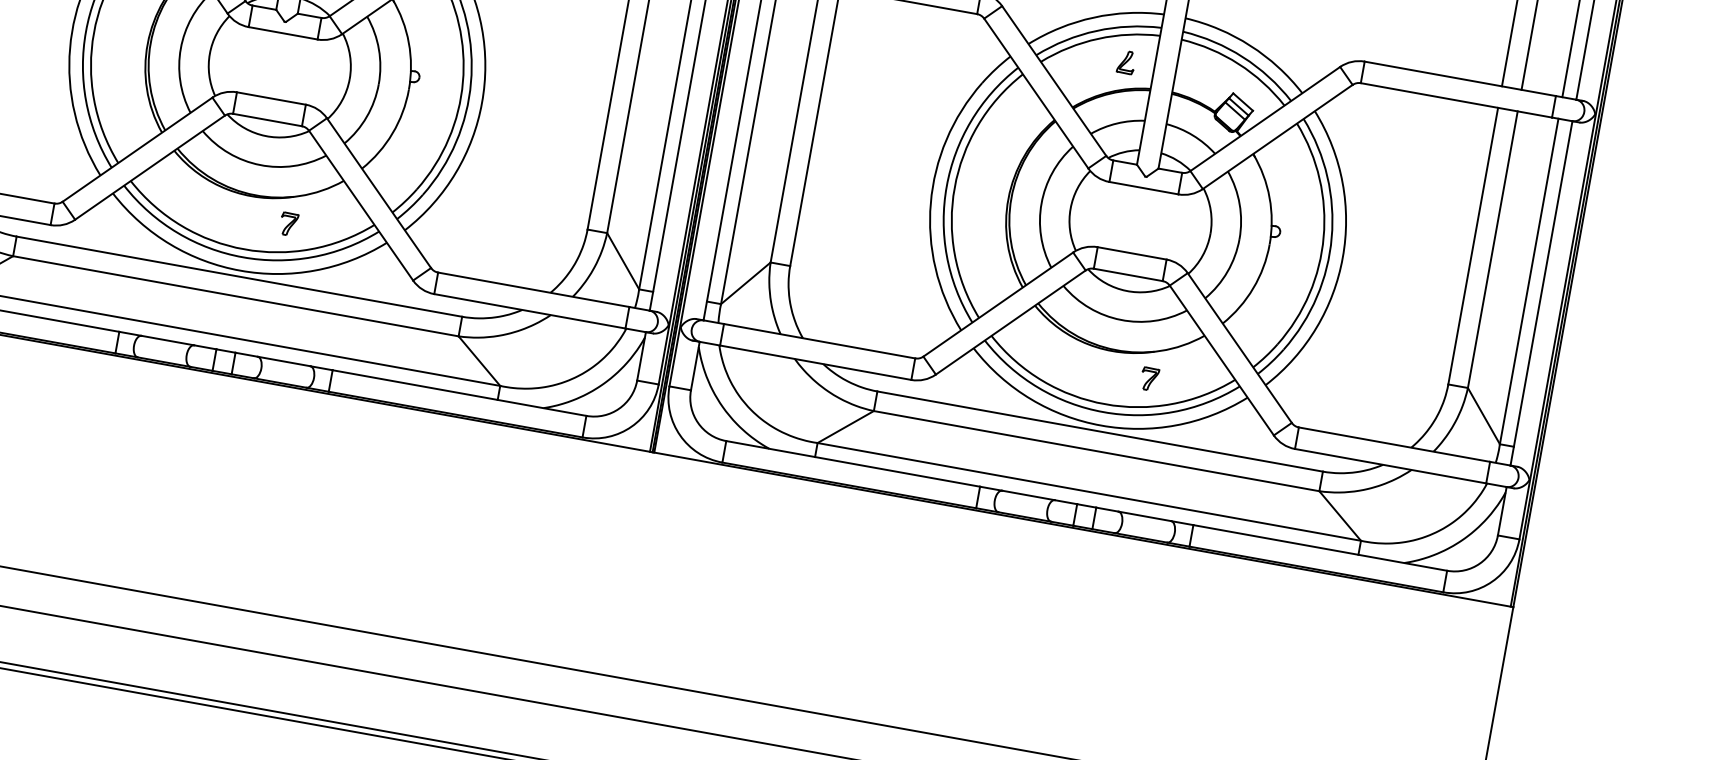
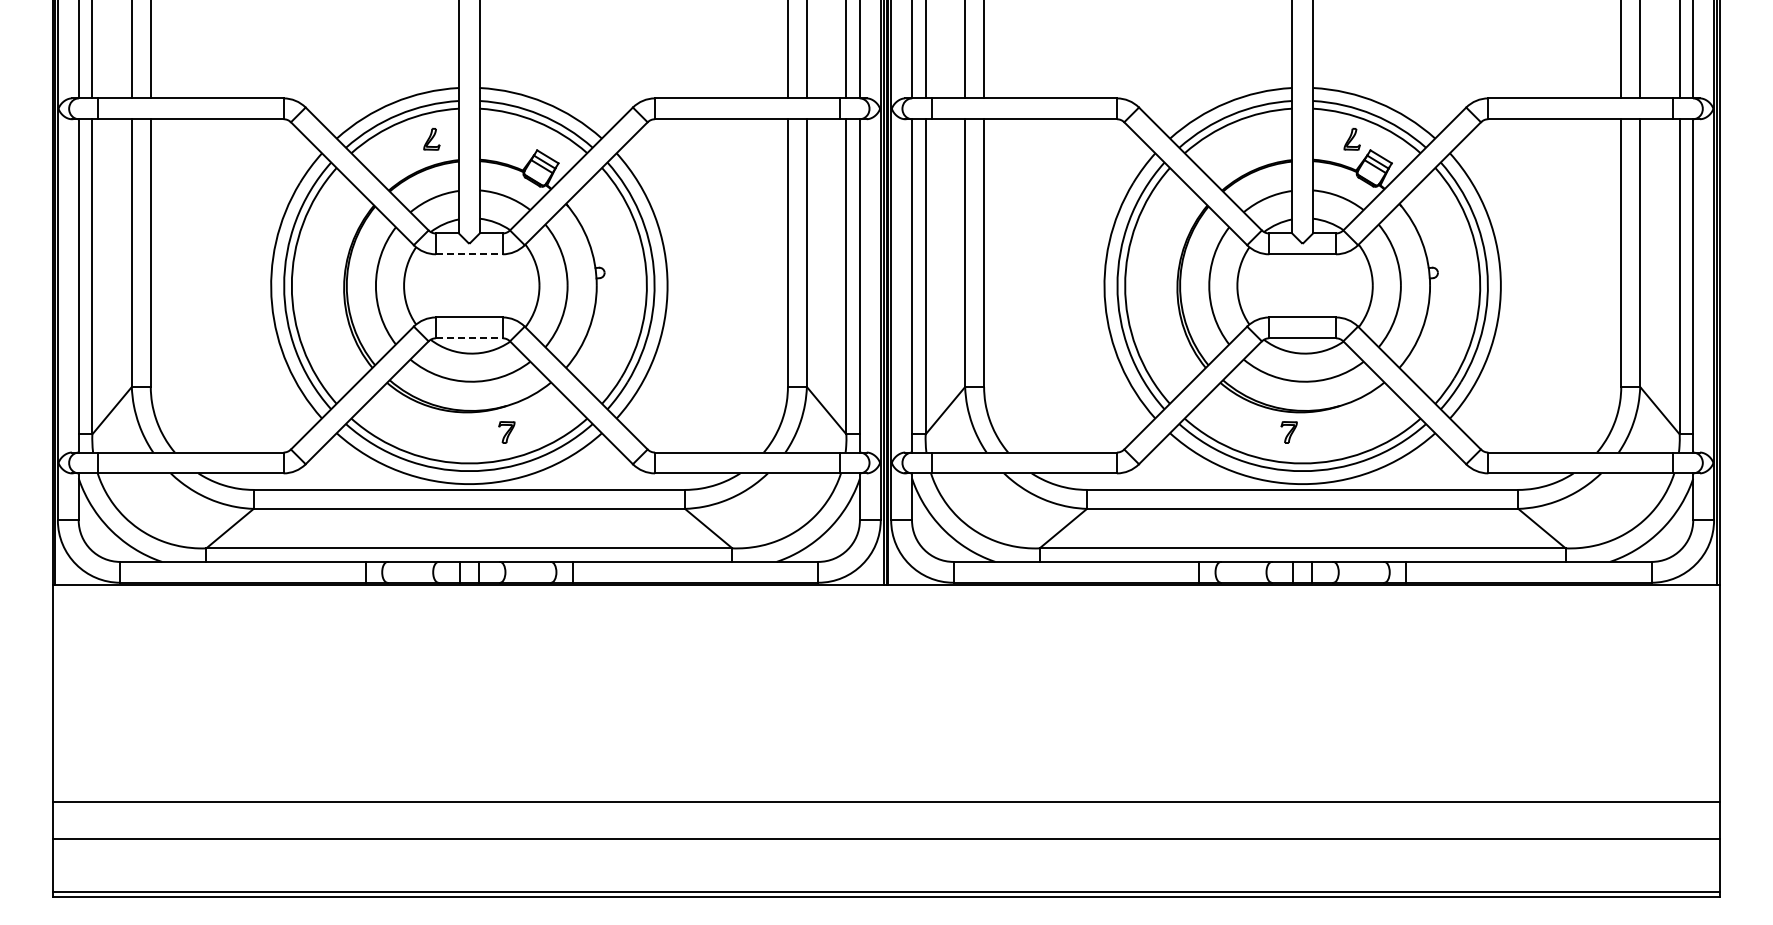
line: (283, 33) -> (469, 254), solid -> dashed
part: (1126, 61) -> (1351, 138), moved
line: (267, 120) -> (469, 338), solid -> dashed
part: (1148, 379) -> (1288, 432), moved

